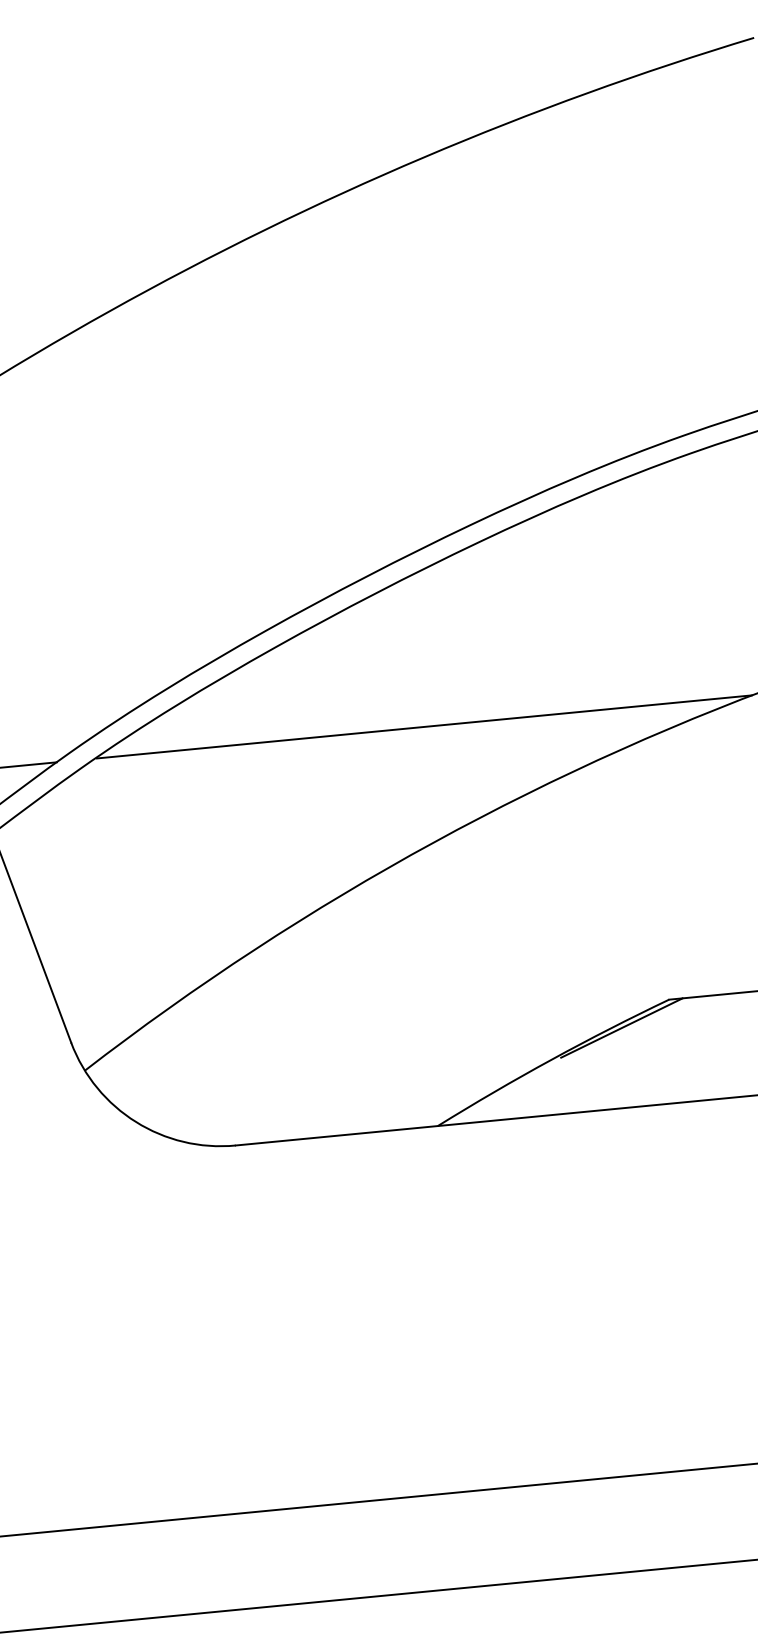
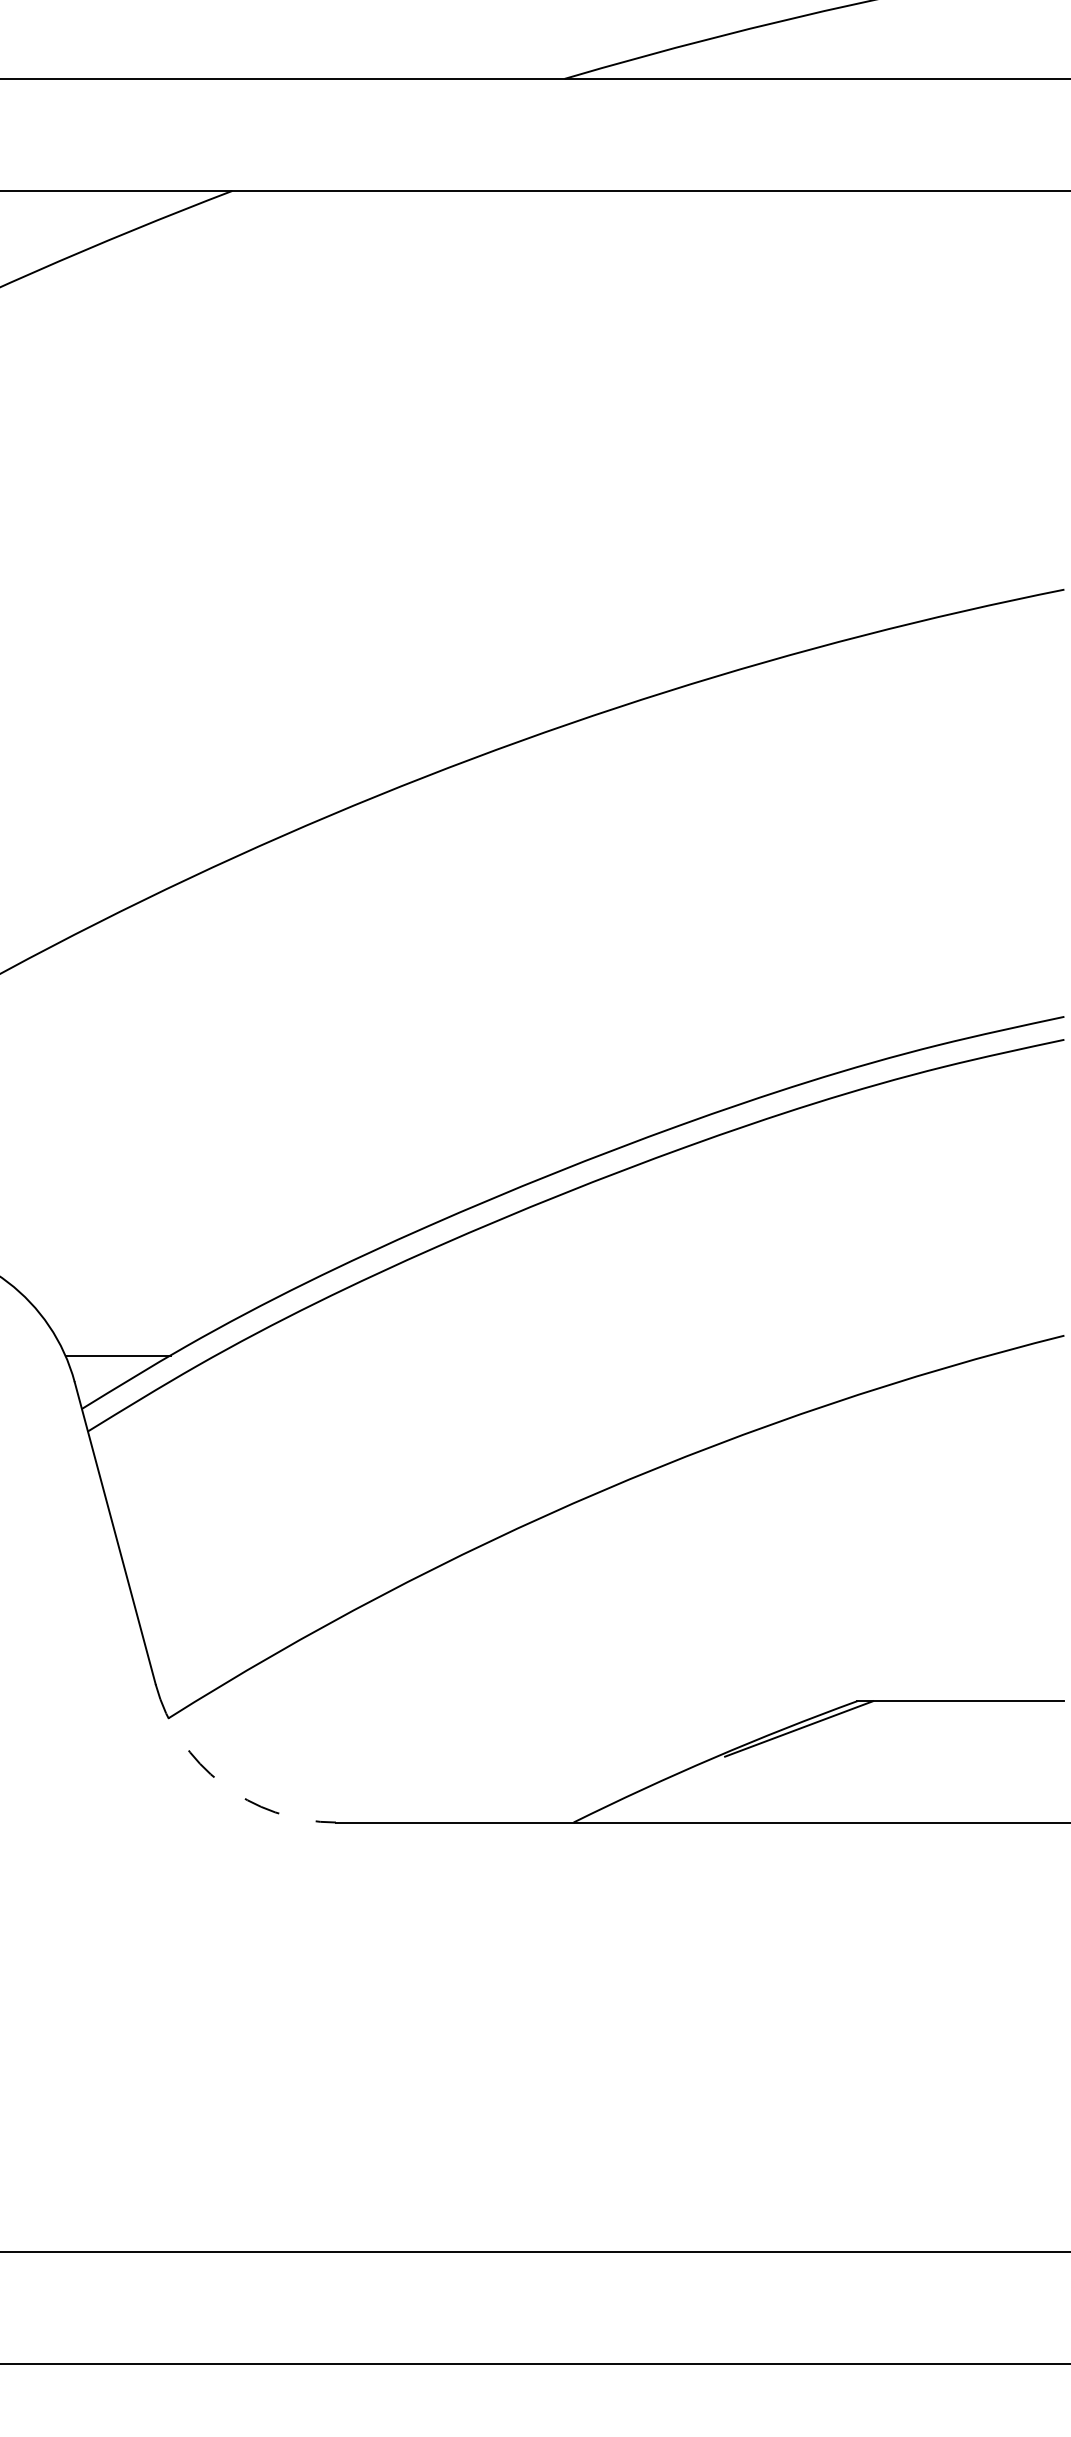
line: (424, 726) -> (602, 1355), removed
arc: (136, 1121) -> (222, 1783), solid -> dashed

